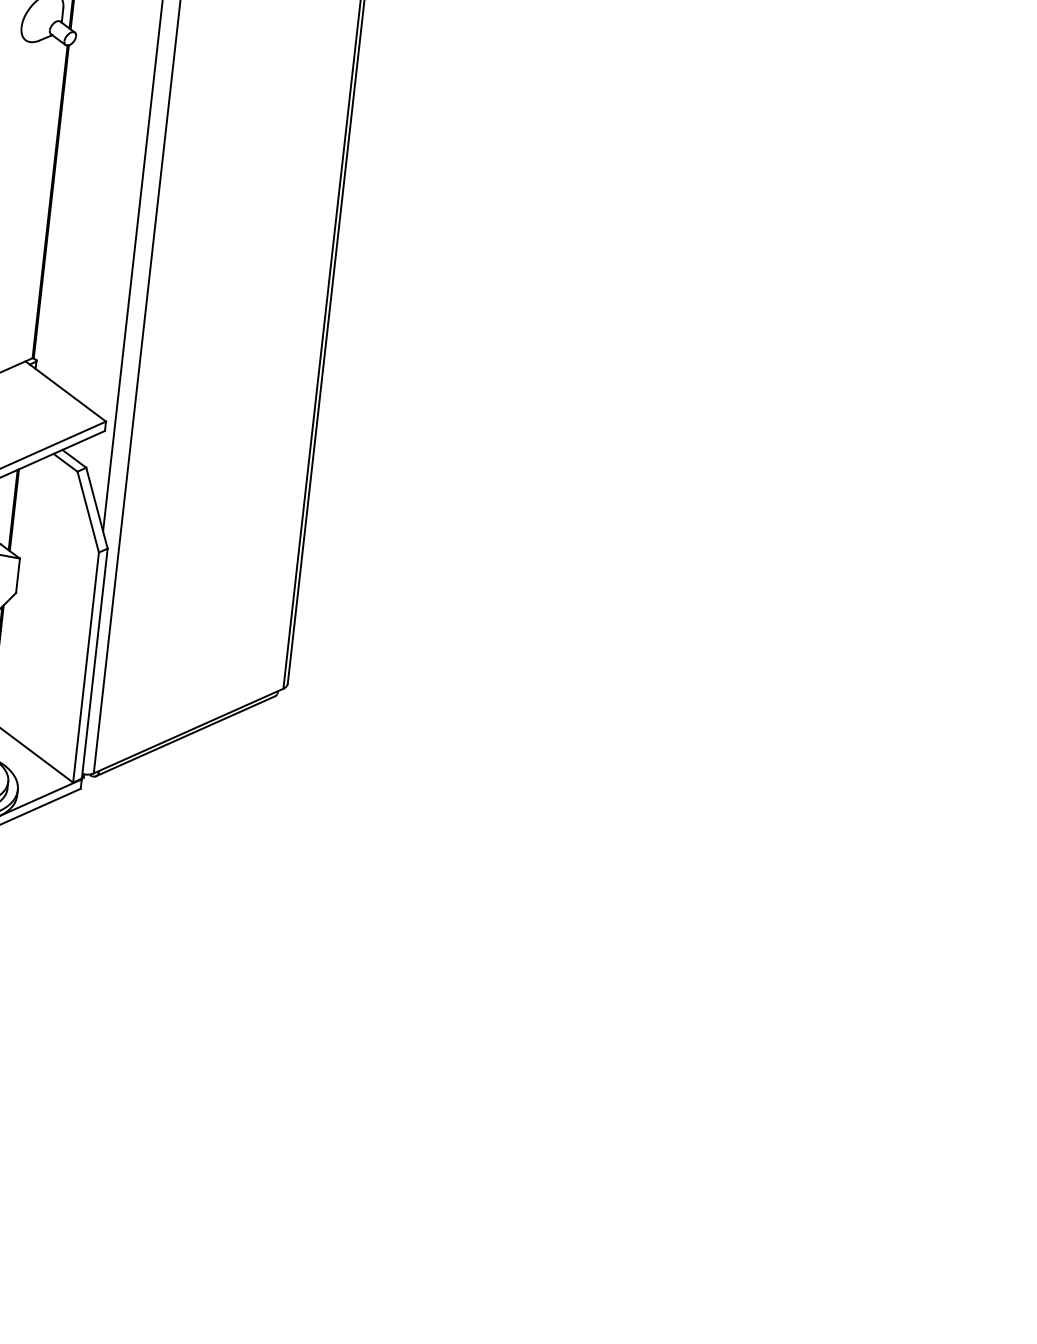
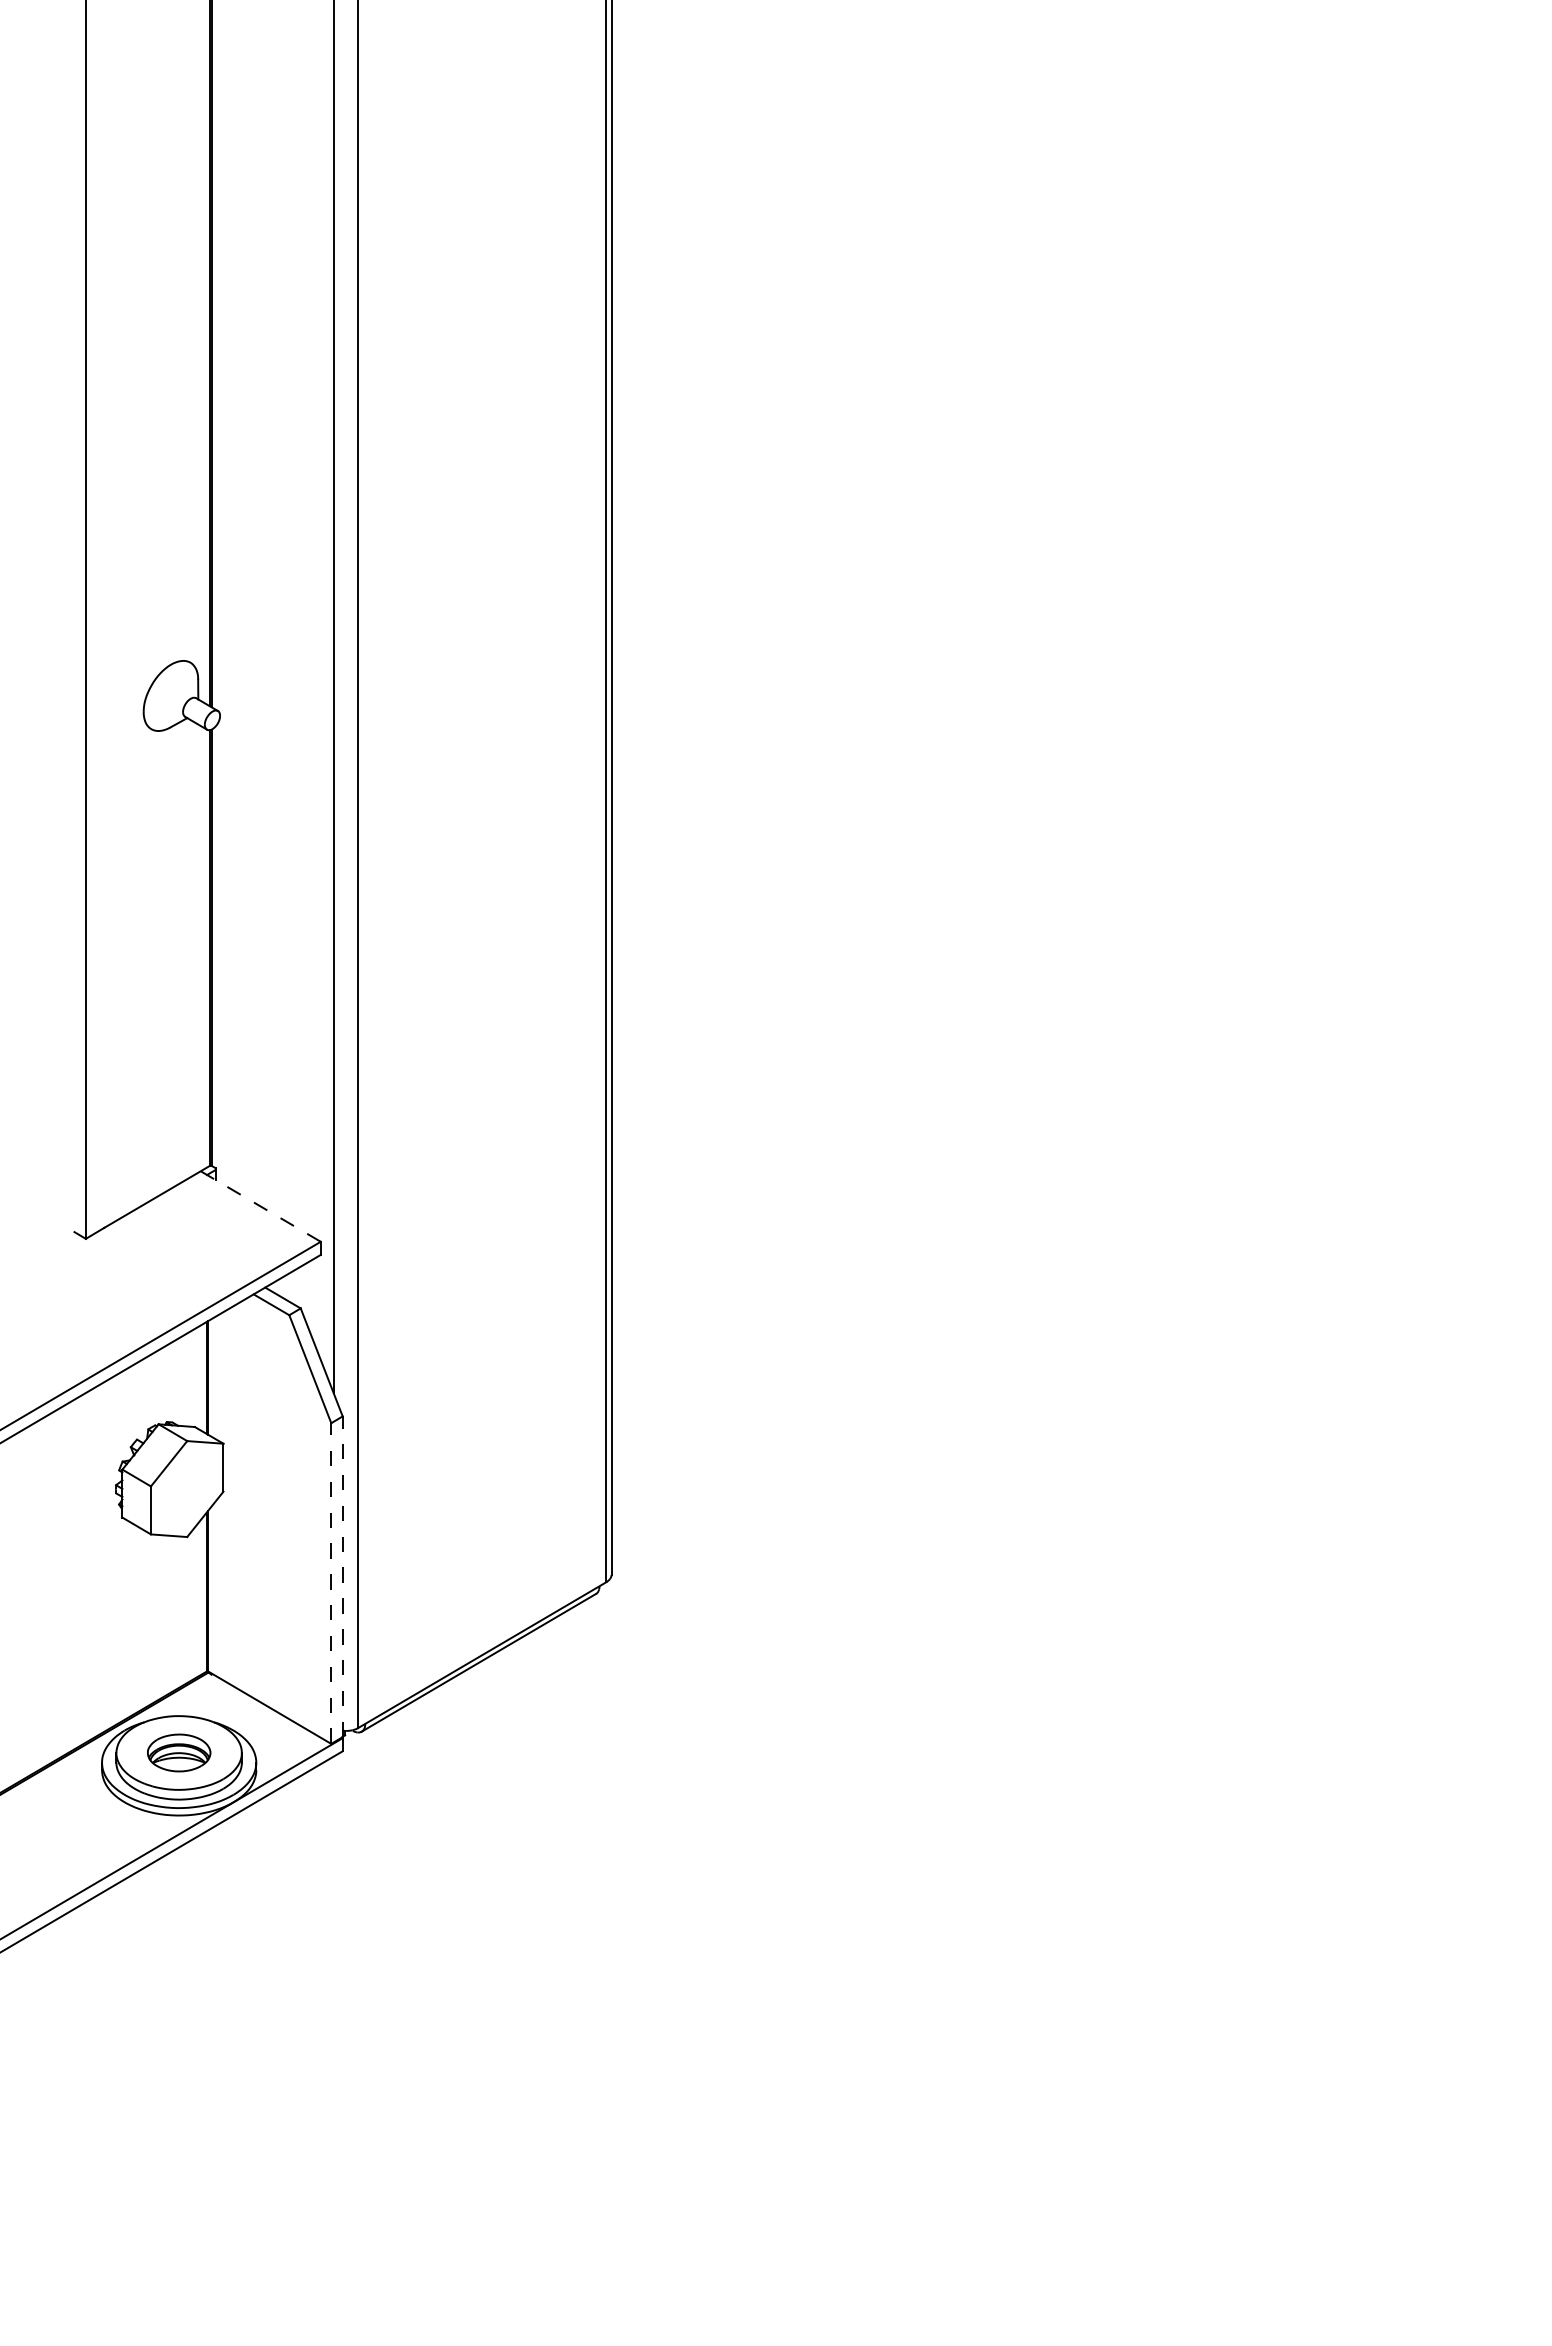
line: (65, 391) -> (260, 1206), solid -> dashed
line: (94, 663) -> (342, 1576), solid -> dashed
line: (86, 667) -> (331, 1583), solid -> dashed

